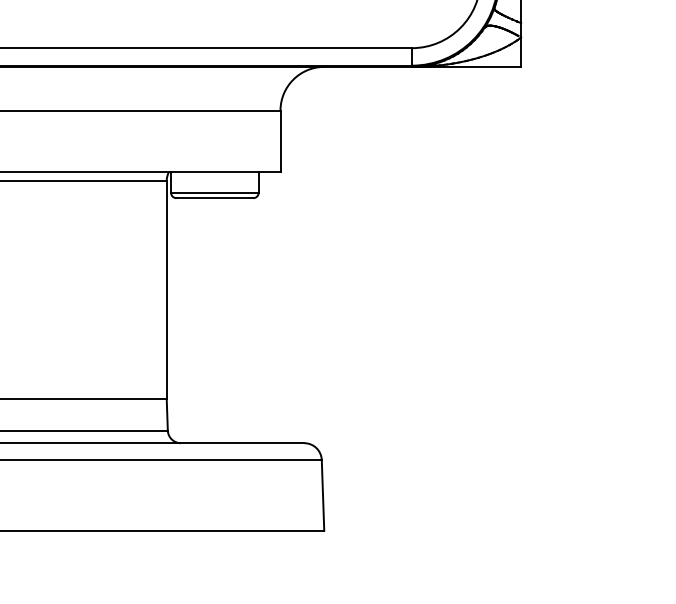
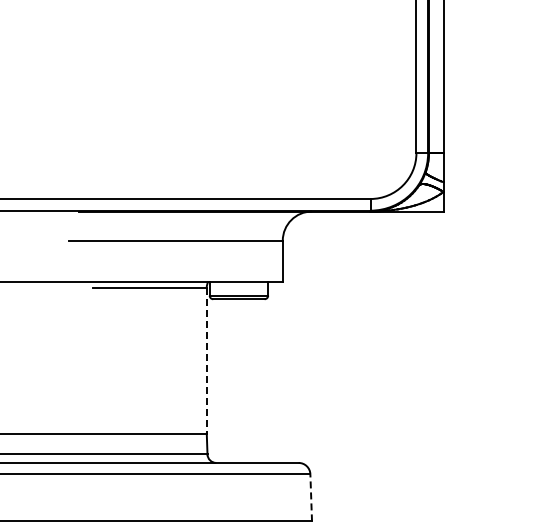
line: (166, 291) -> (206, 361), solid -> dashed
line: (323, 494) -> (311, 497), solid -> dashed

